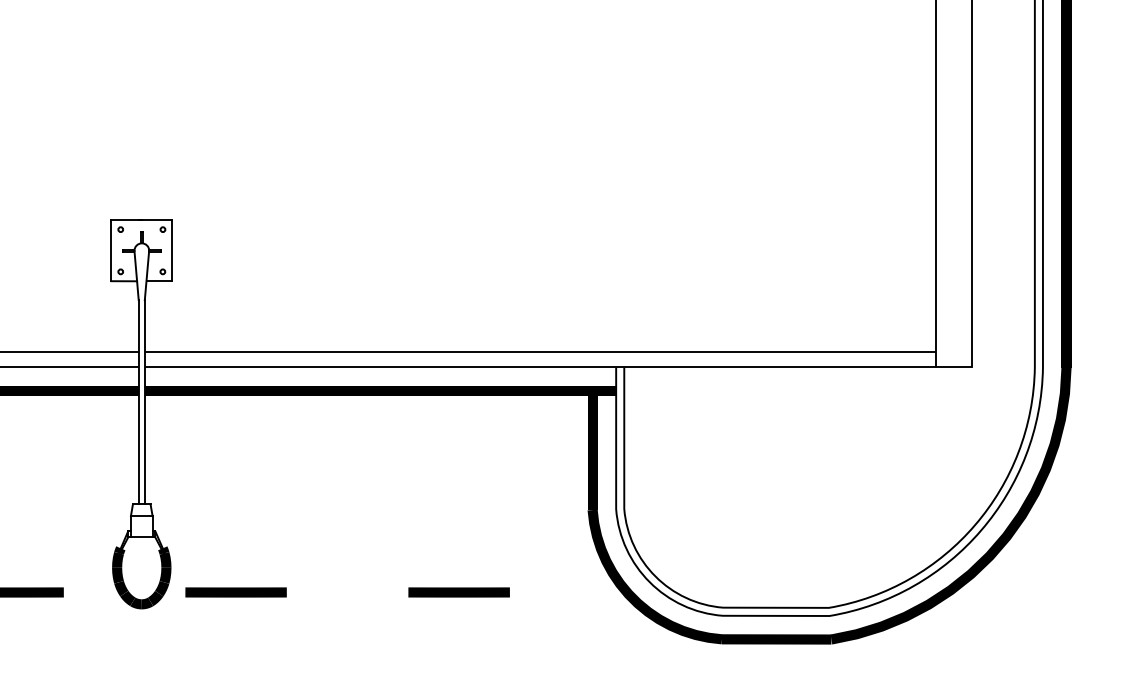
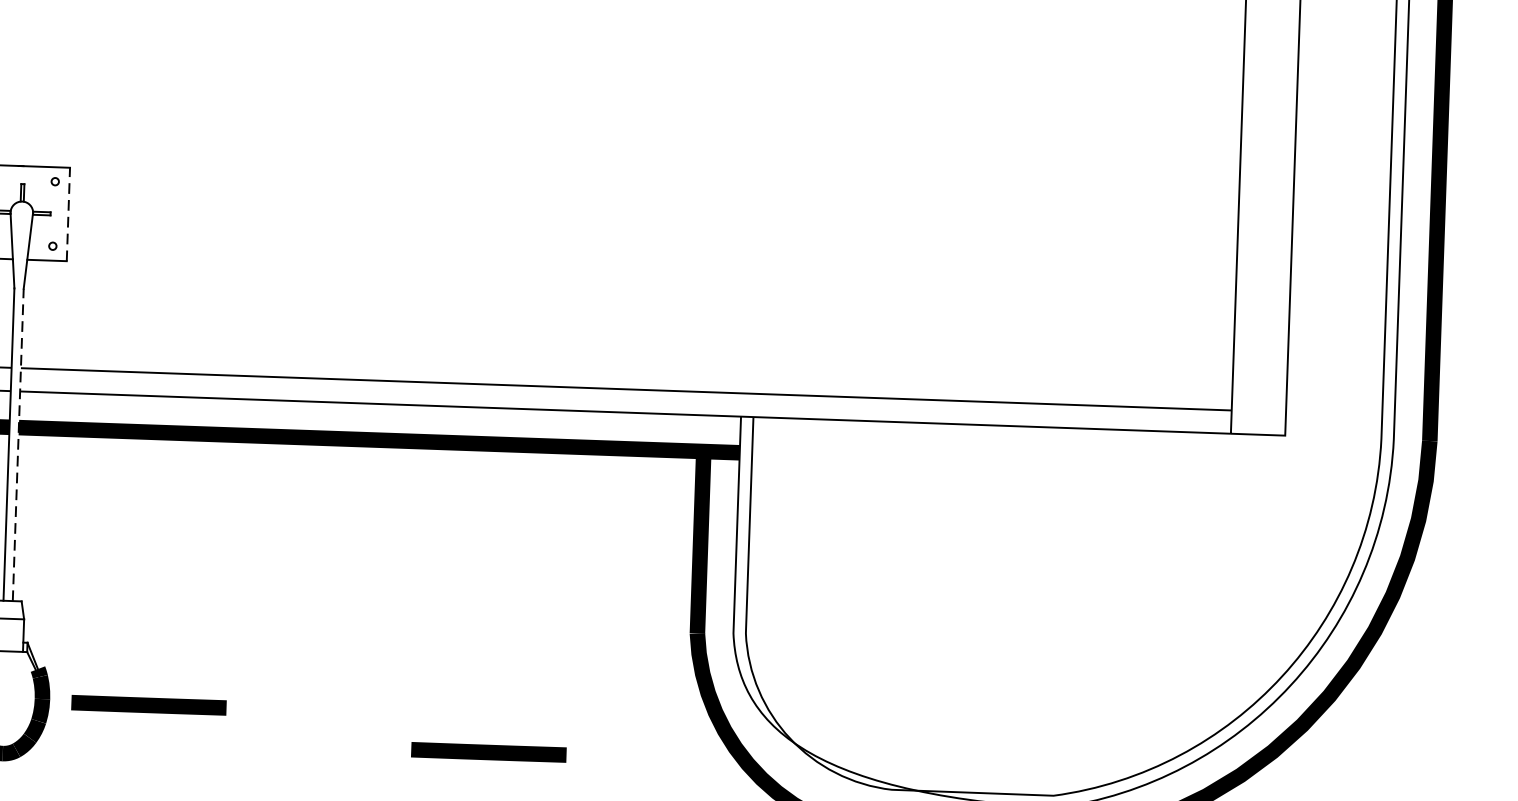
line: (172, 250) -> (68, 214), solid -> dashed
line: (144, 401) -> (17, 443), solid -> dashed
curve: (235, 592) -> (148, 705), moved

